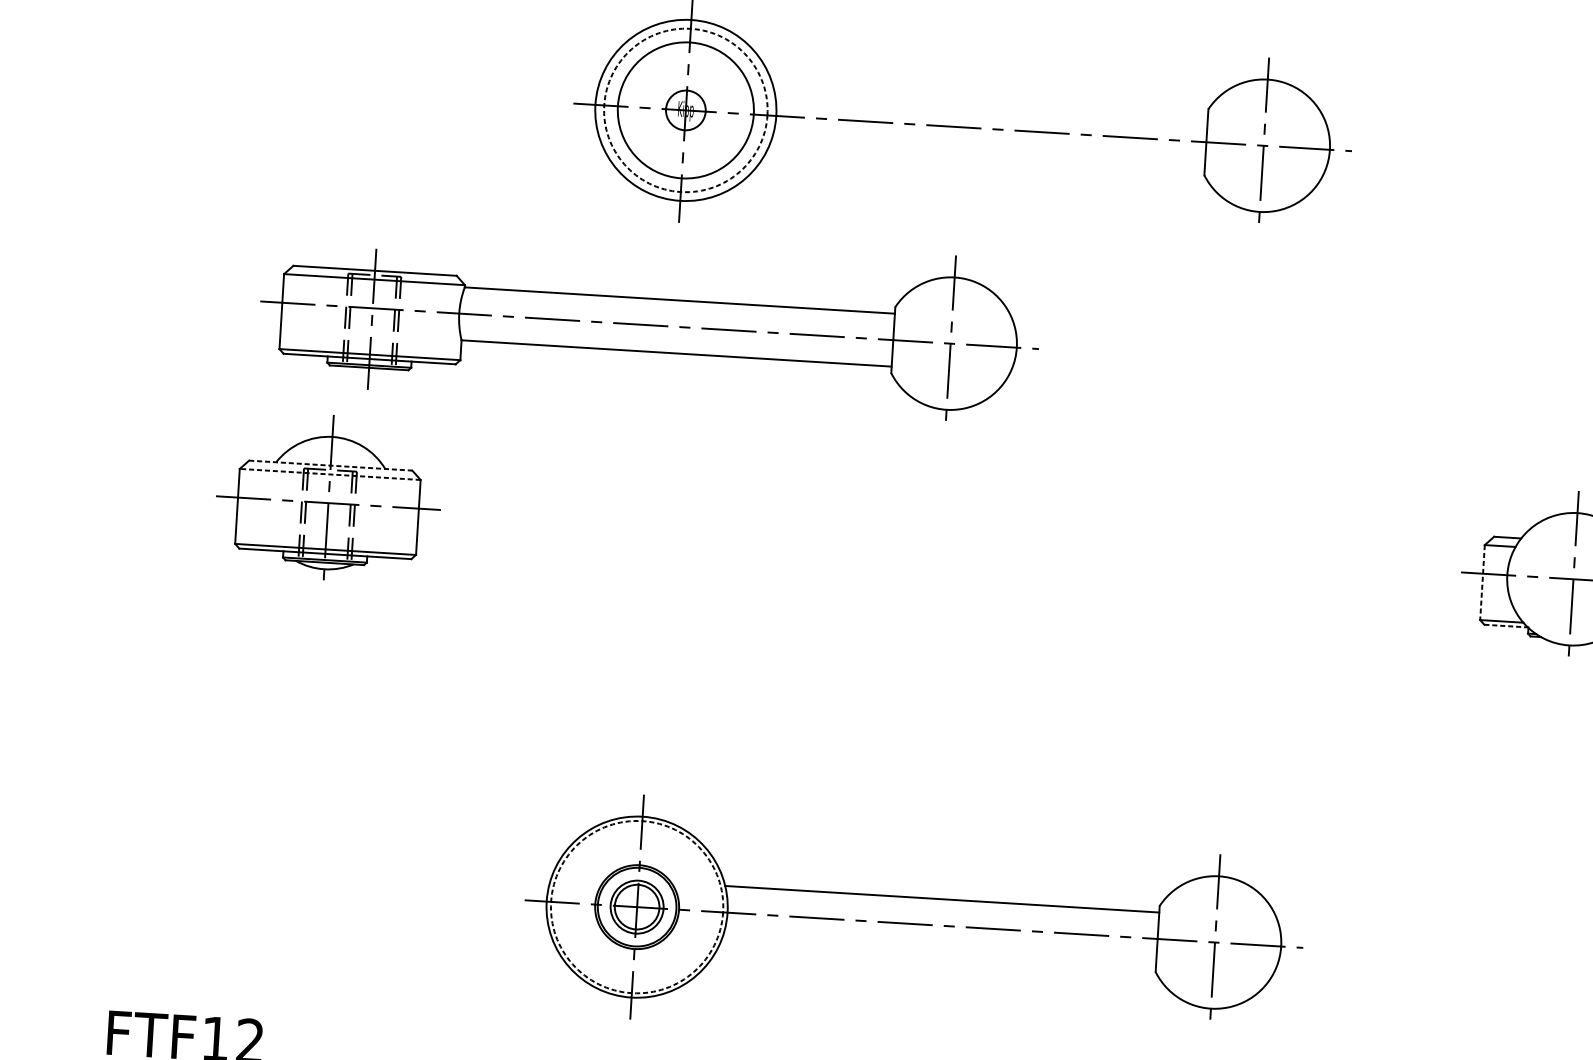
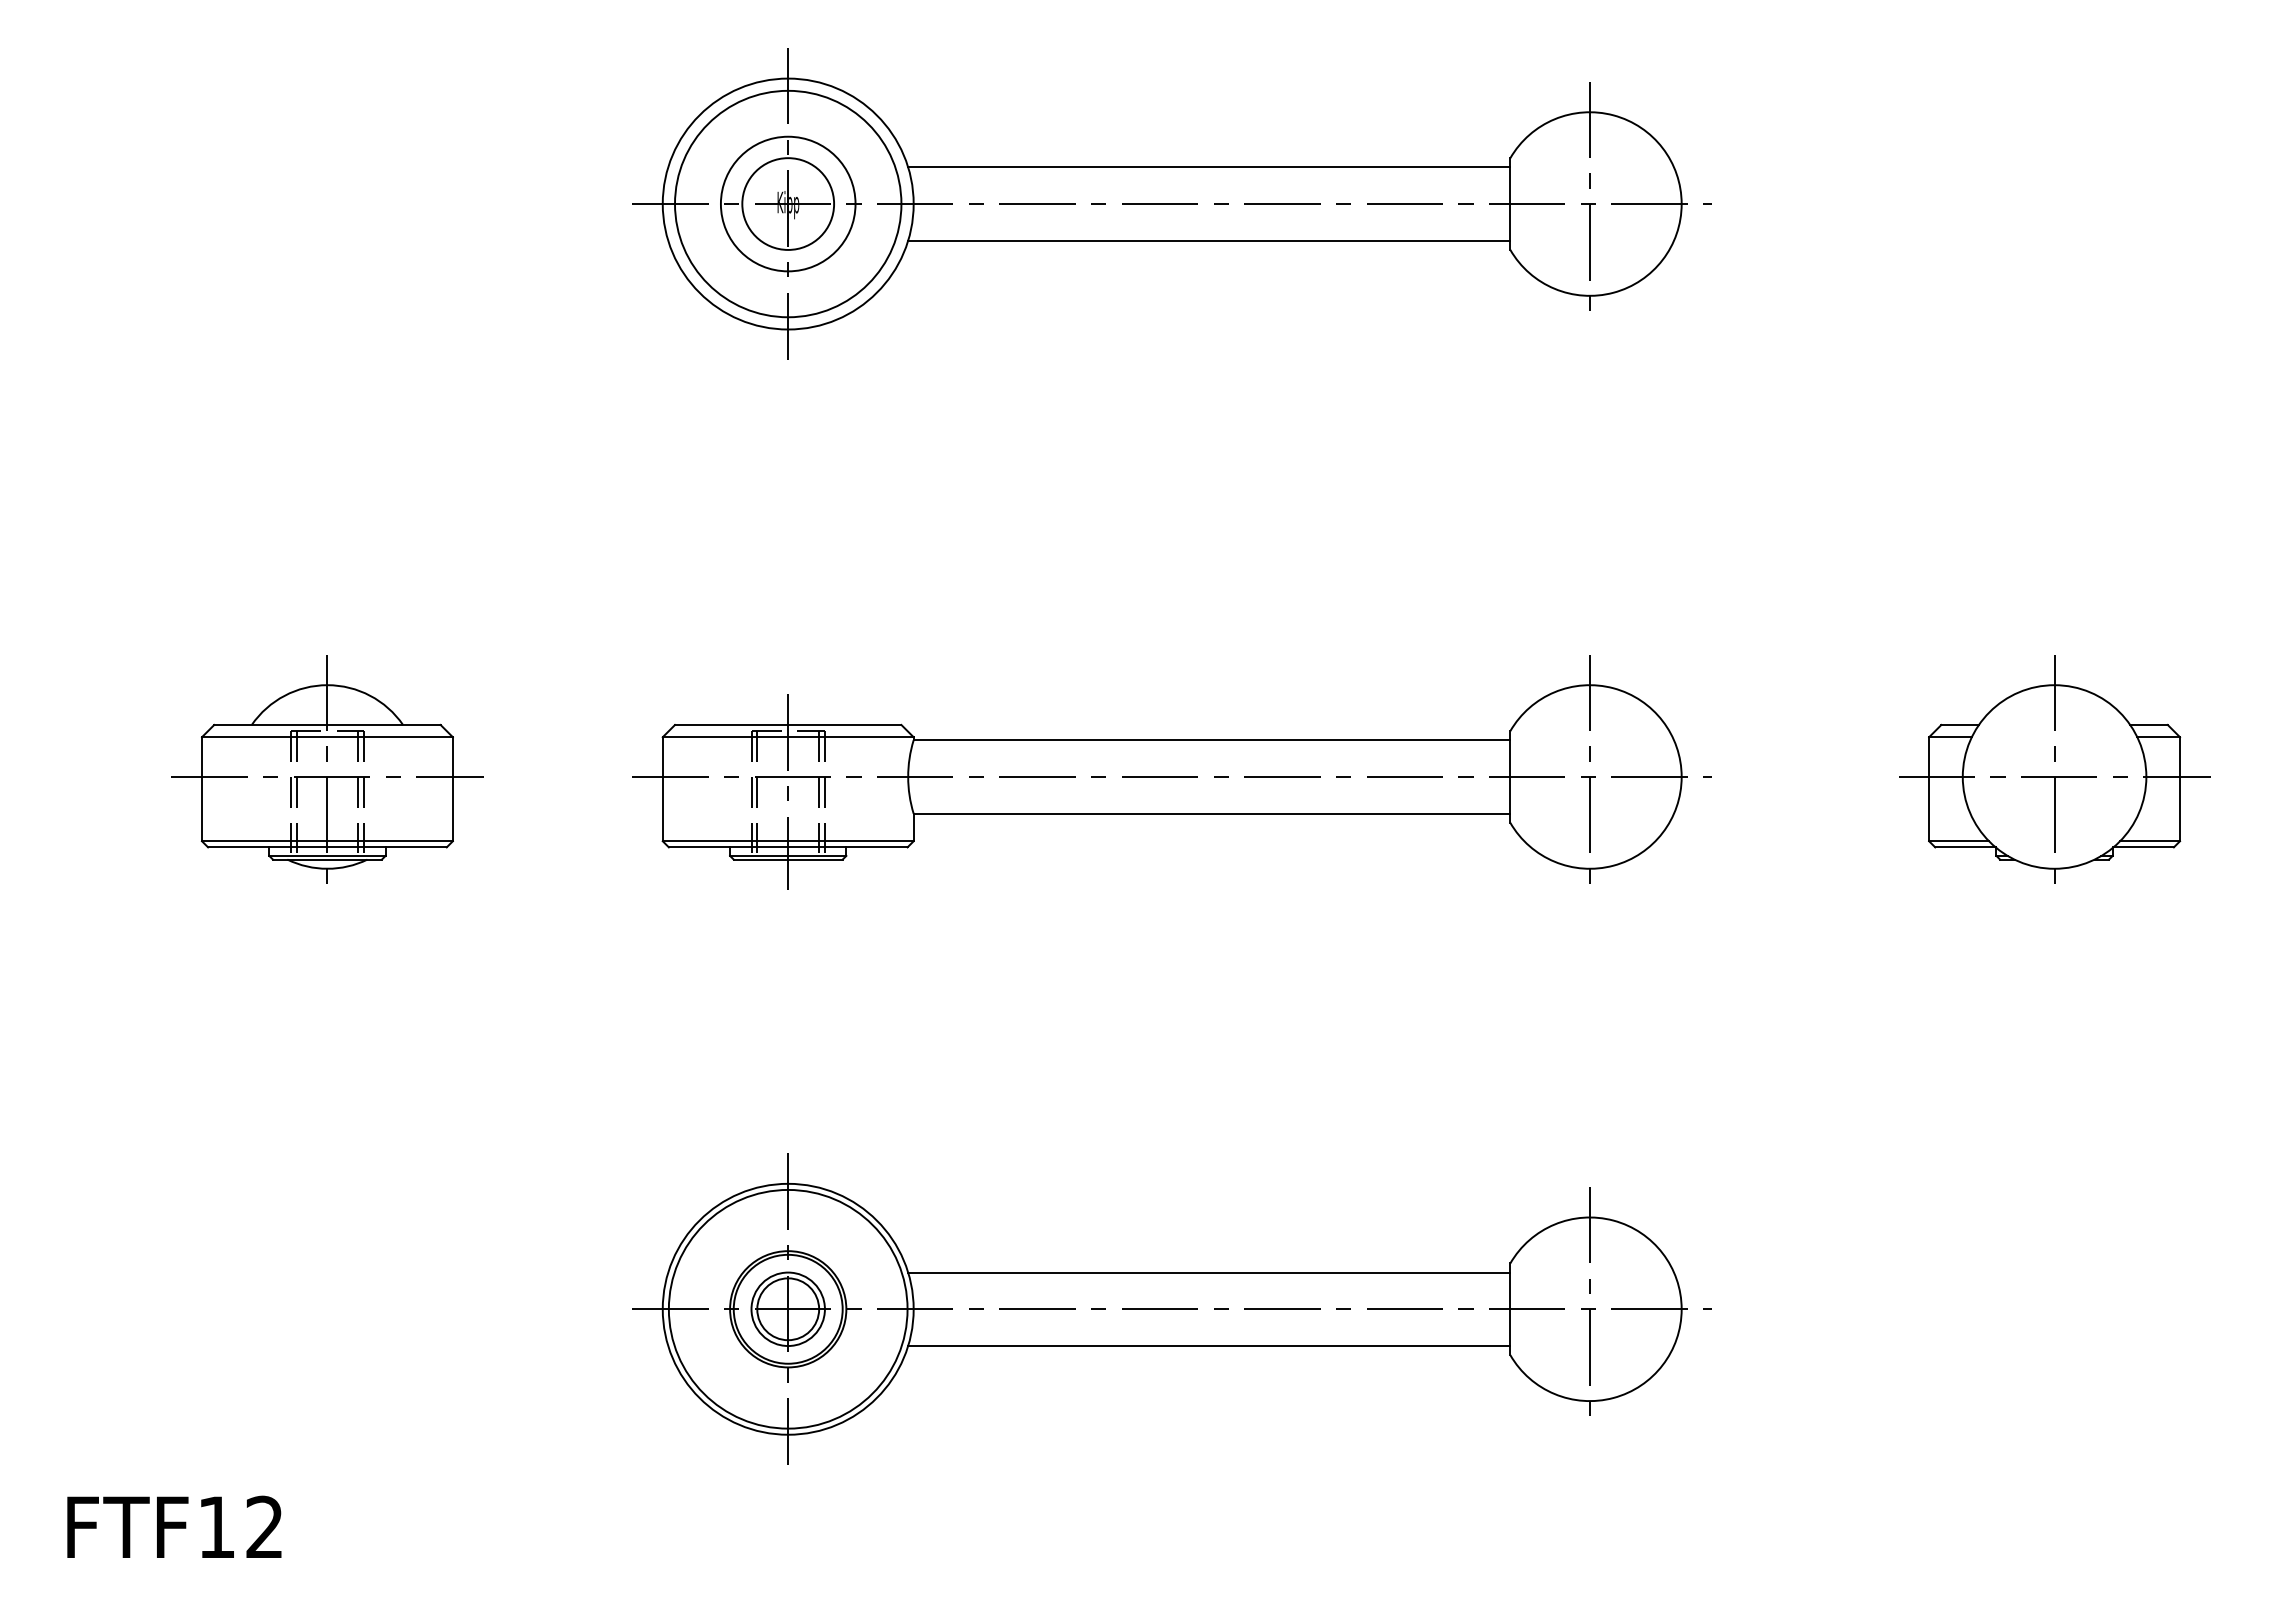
line: (991, 102) -> (1209, 167), added
circle: (685, 110) -> (787, 203), size x0.71
circle: (686, 110) -> (788, 203), dashed -> solid
circle: (686, 110) -> (788, 203), size x1.67
line: (987, 155) -> (1209, 240), added
part: (649, 321) -> (1171, 772), moved
line: (330, 465) -> (327, 724), dashed -> solid
line: (329, 474) -> (326, 737), dashed -> solid
line: (1482, 582) -> (1929, 789), dashed -> solid
line: (1506, 626) -> (1965, 847), dashed -> solid
circle: (636, 906) -> (787, 1308), dashed -> solid
line: (939, 952) -> (1209, 1346), added

